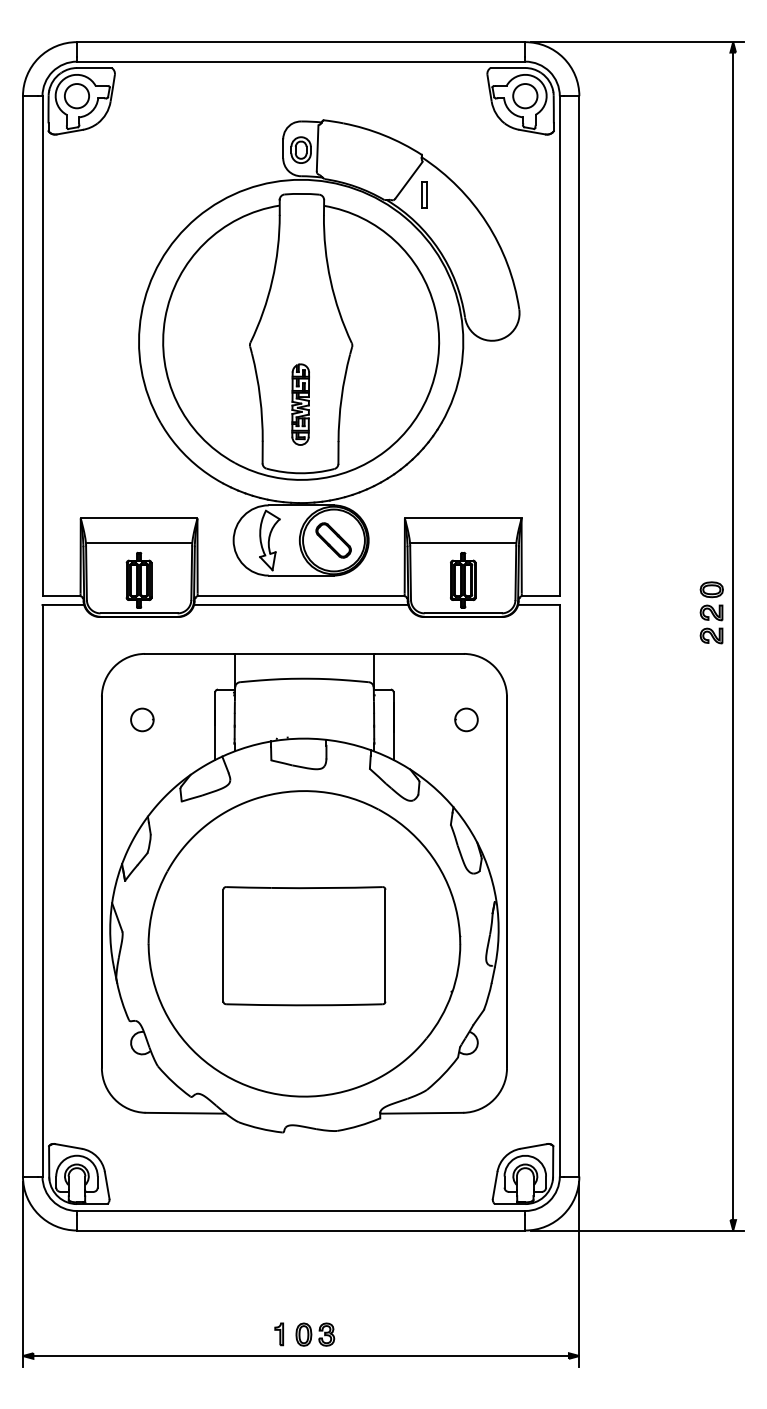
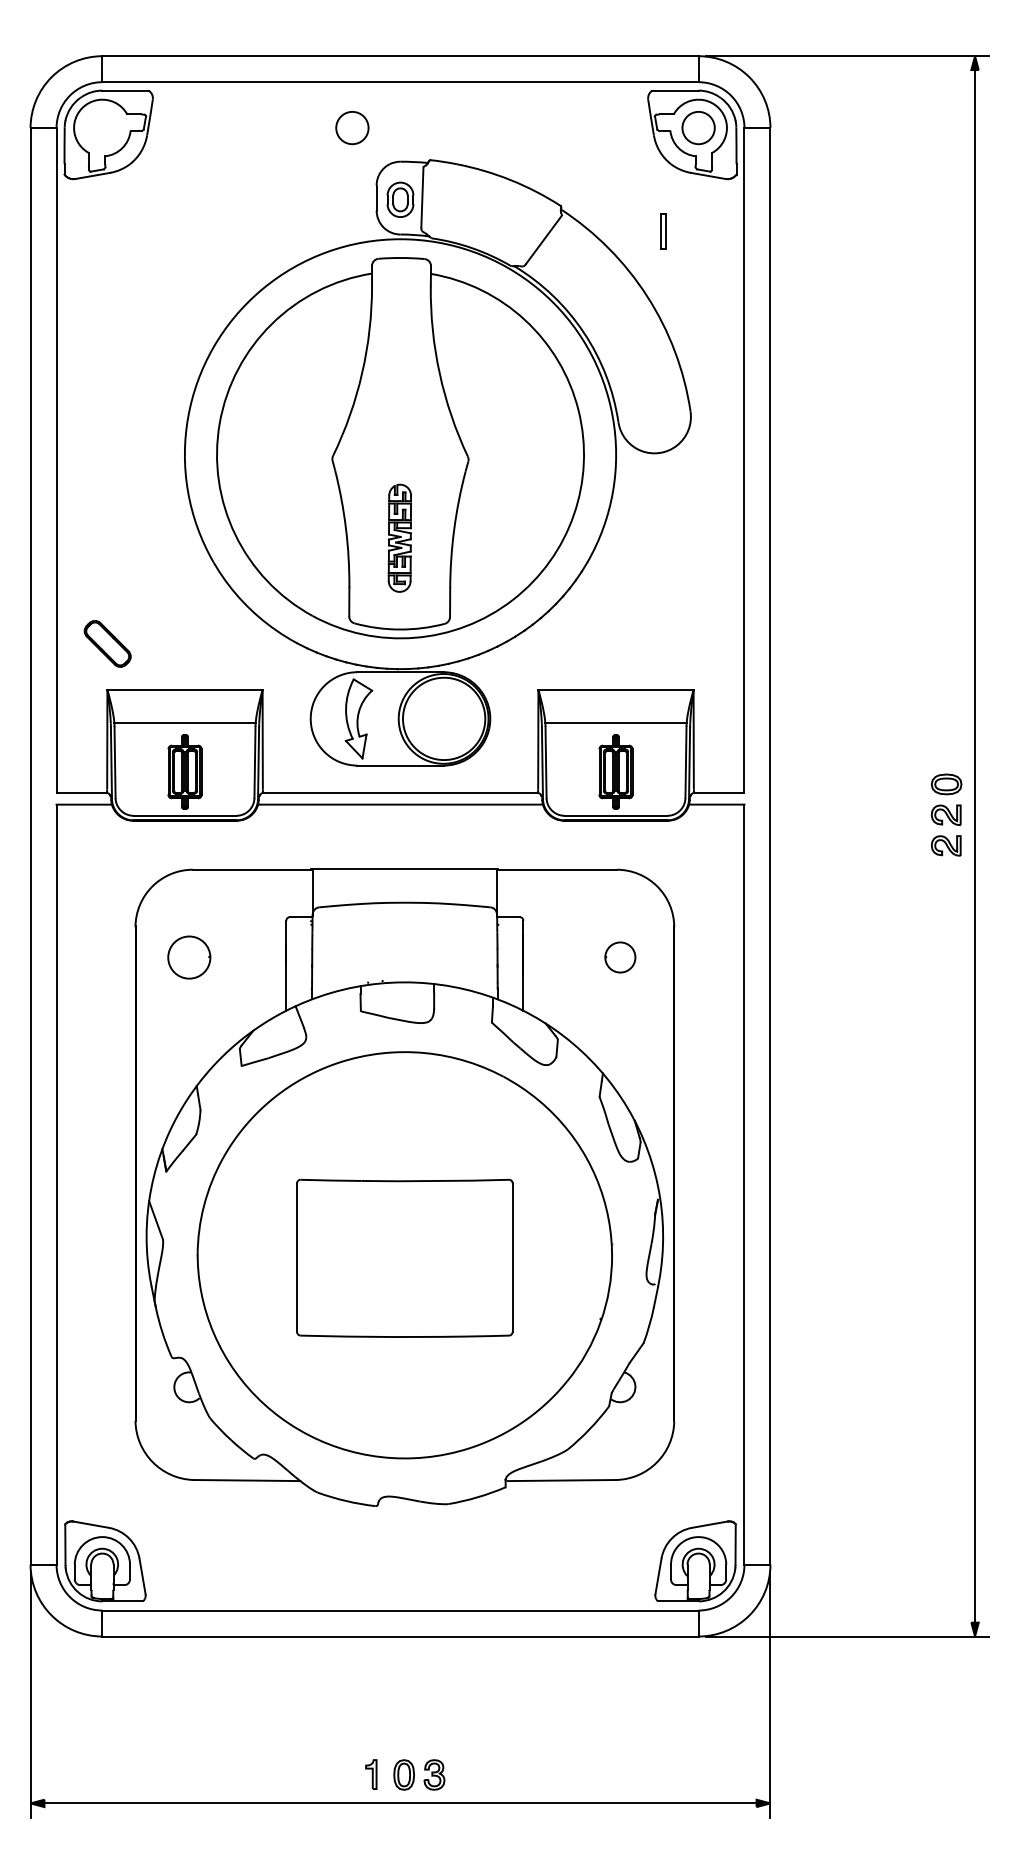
circle: (77, 96) -> (352, 128), moved
part: (424, 195) -> (663, 231), moved
part: (333, 540) -> (107, 643), moved
circle: (142, 719) -> (189, 957), size x1.4

